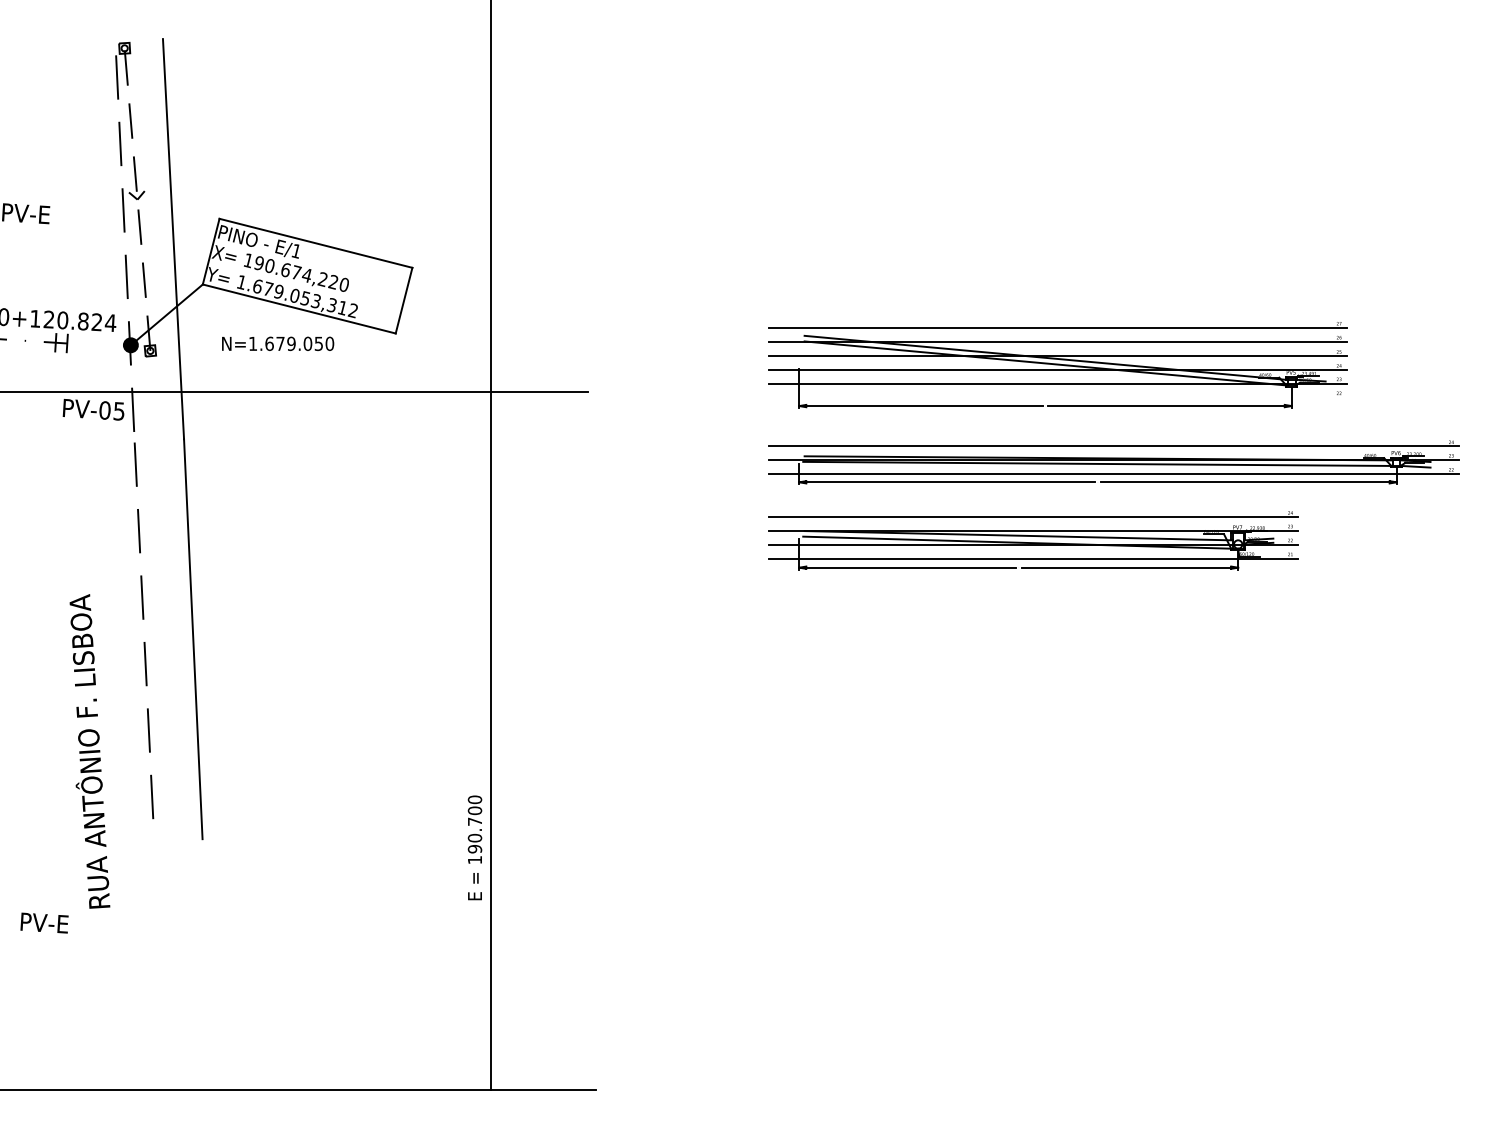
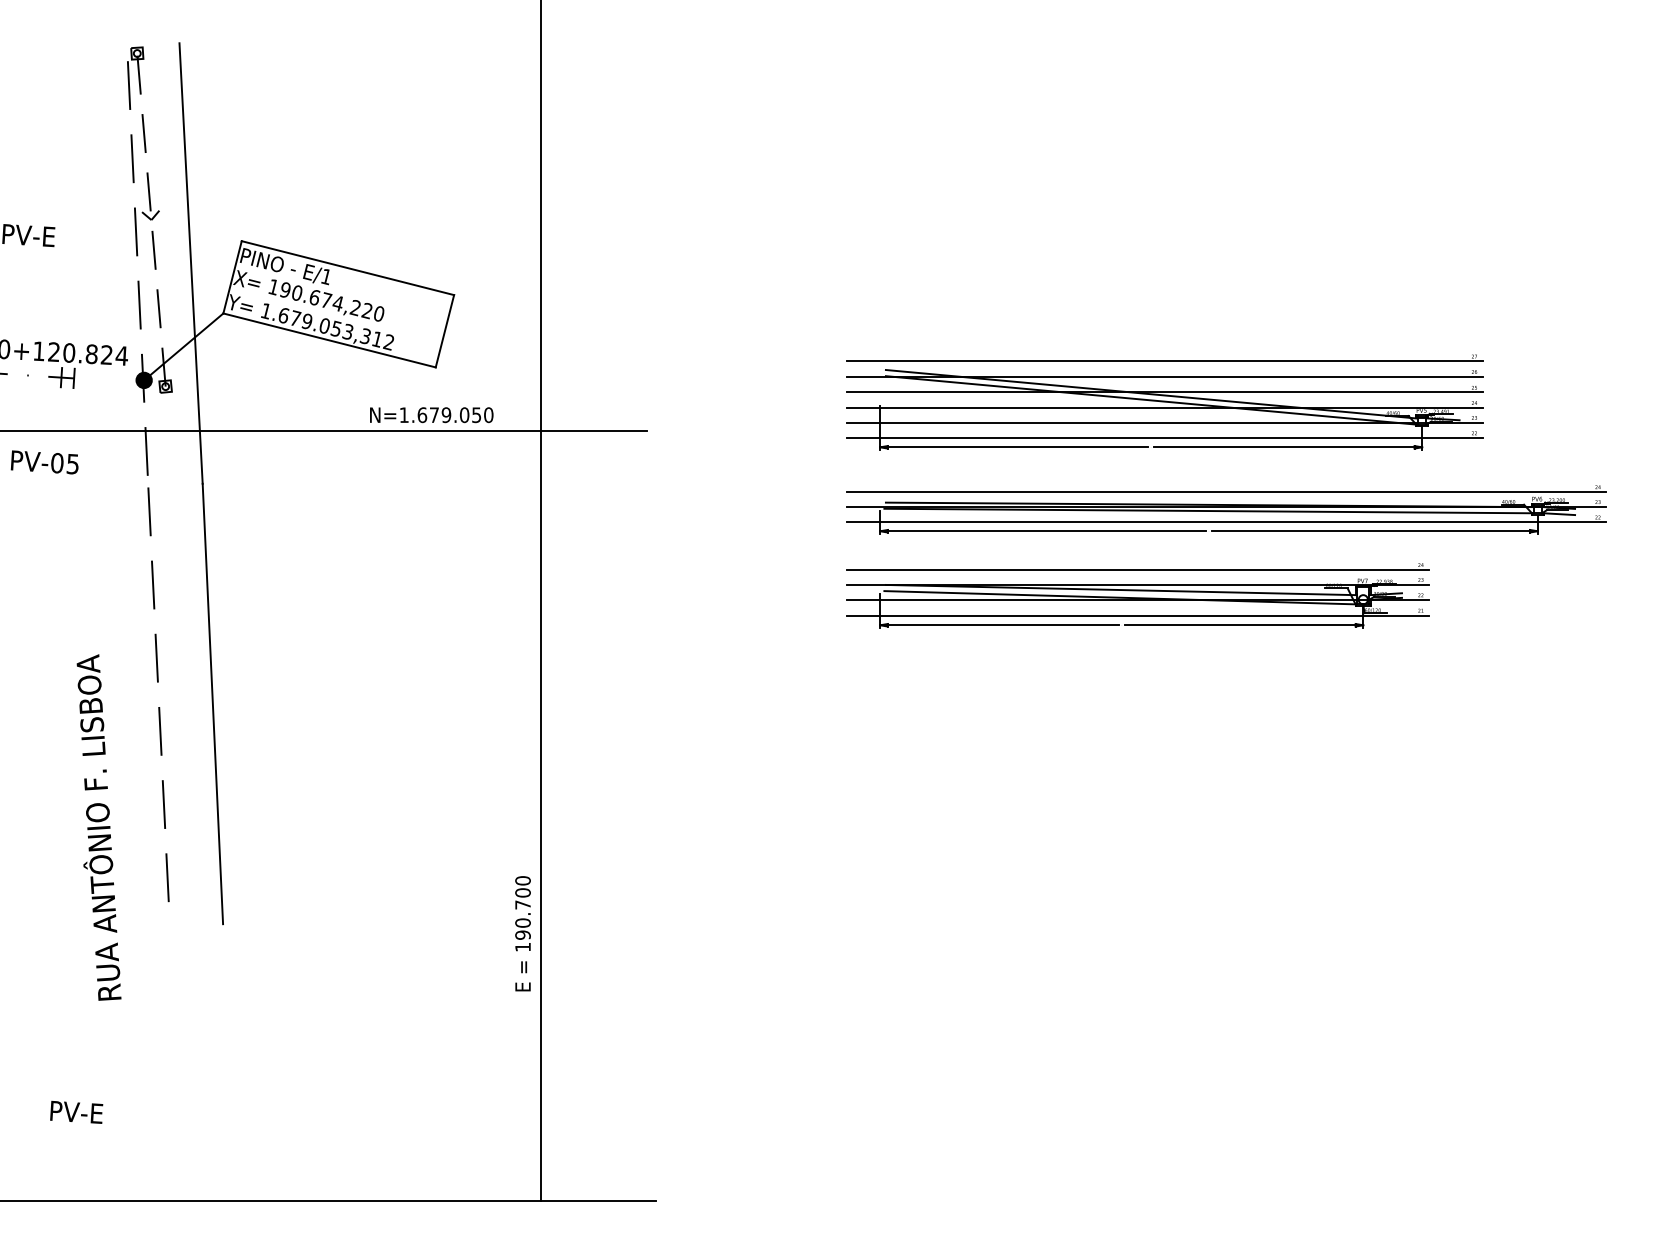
text: (278, 343) -> (432, 414), moved
line: (1057, 397) -> (1164, 437), added
text: (93, 409) -> (44, 462), moved
text: (44, 922) -> (76, 1111), moved

